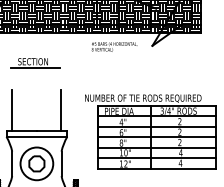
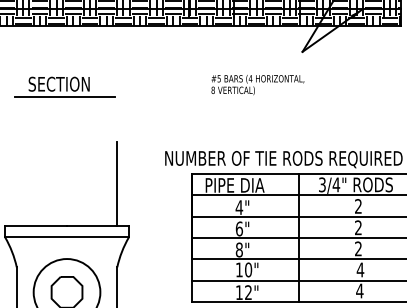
text: (114, 46) -> (257, 83), moved
line: (12, 110) -> (17, 183), removed

